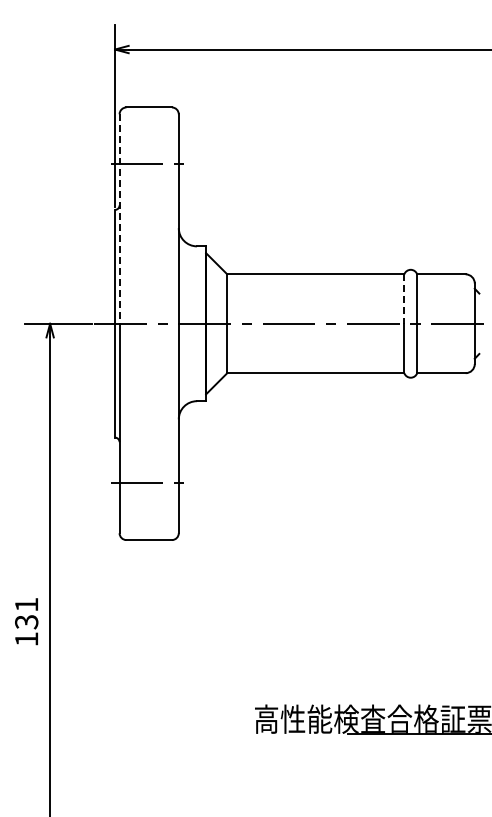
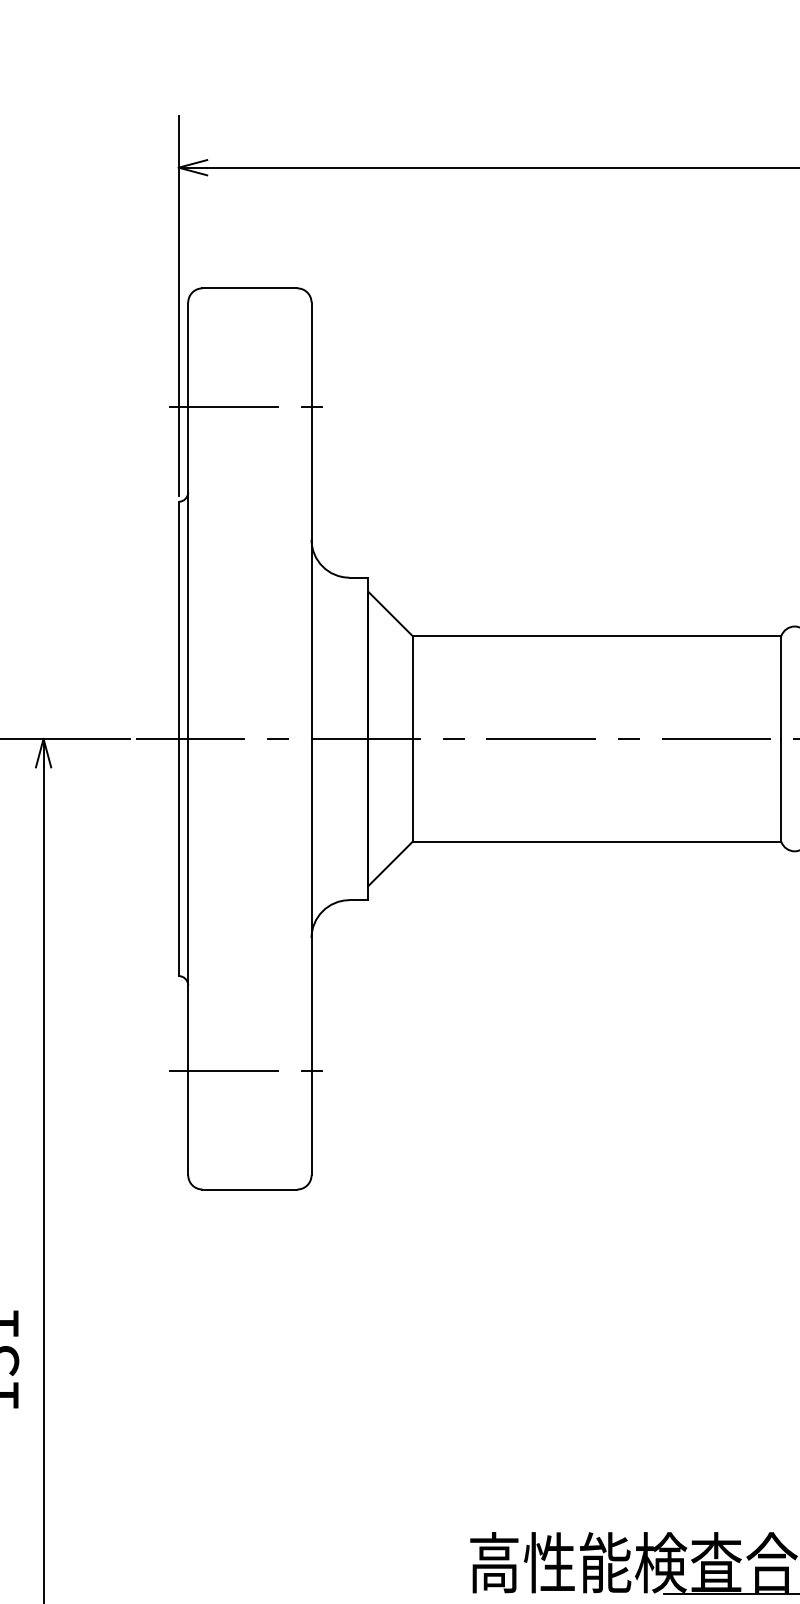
line: (119, 219) -> (188, 521), dashed -> solid
line: (404, 299) -> (781, 688), dashed -> solid

